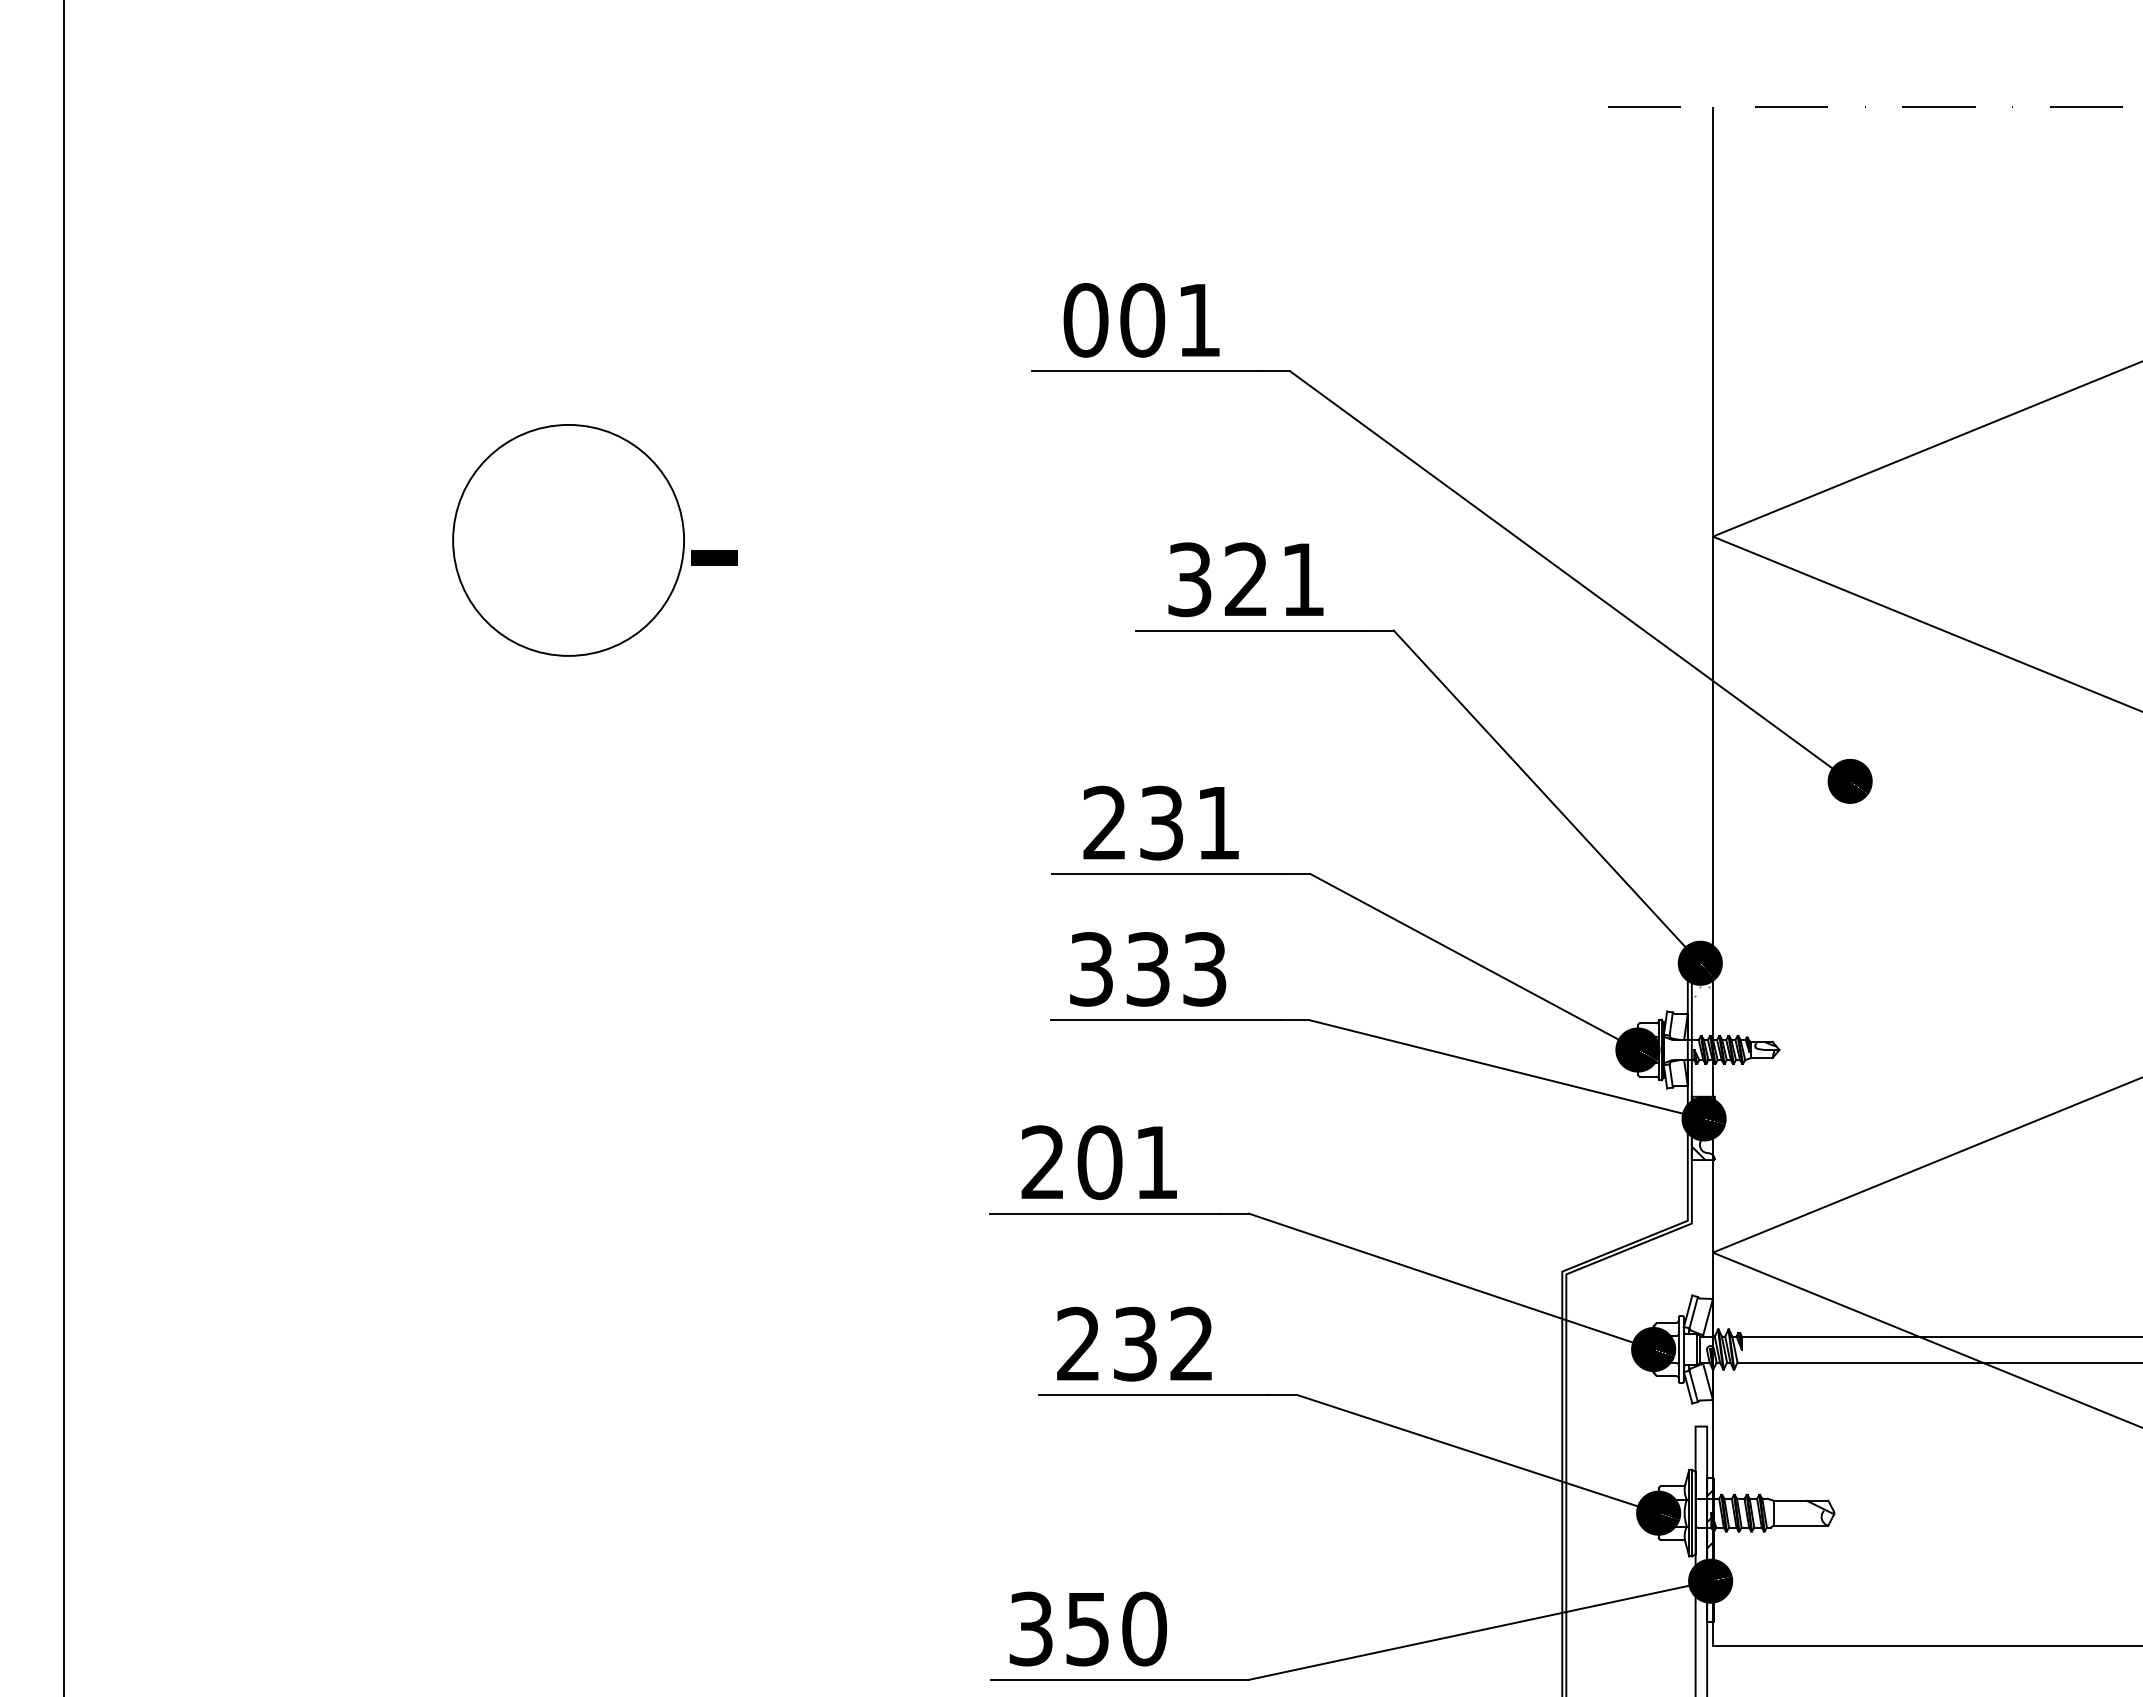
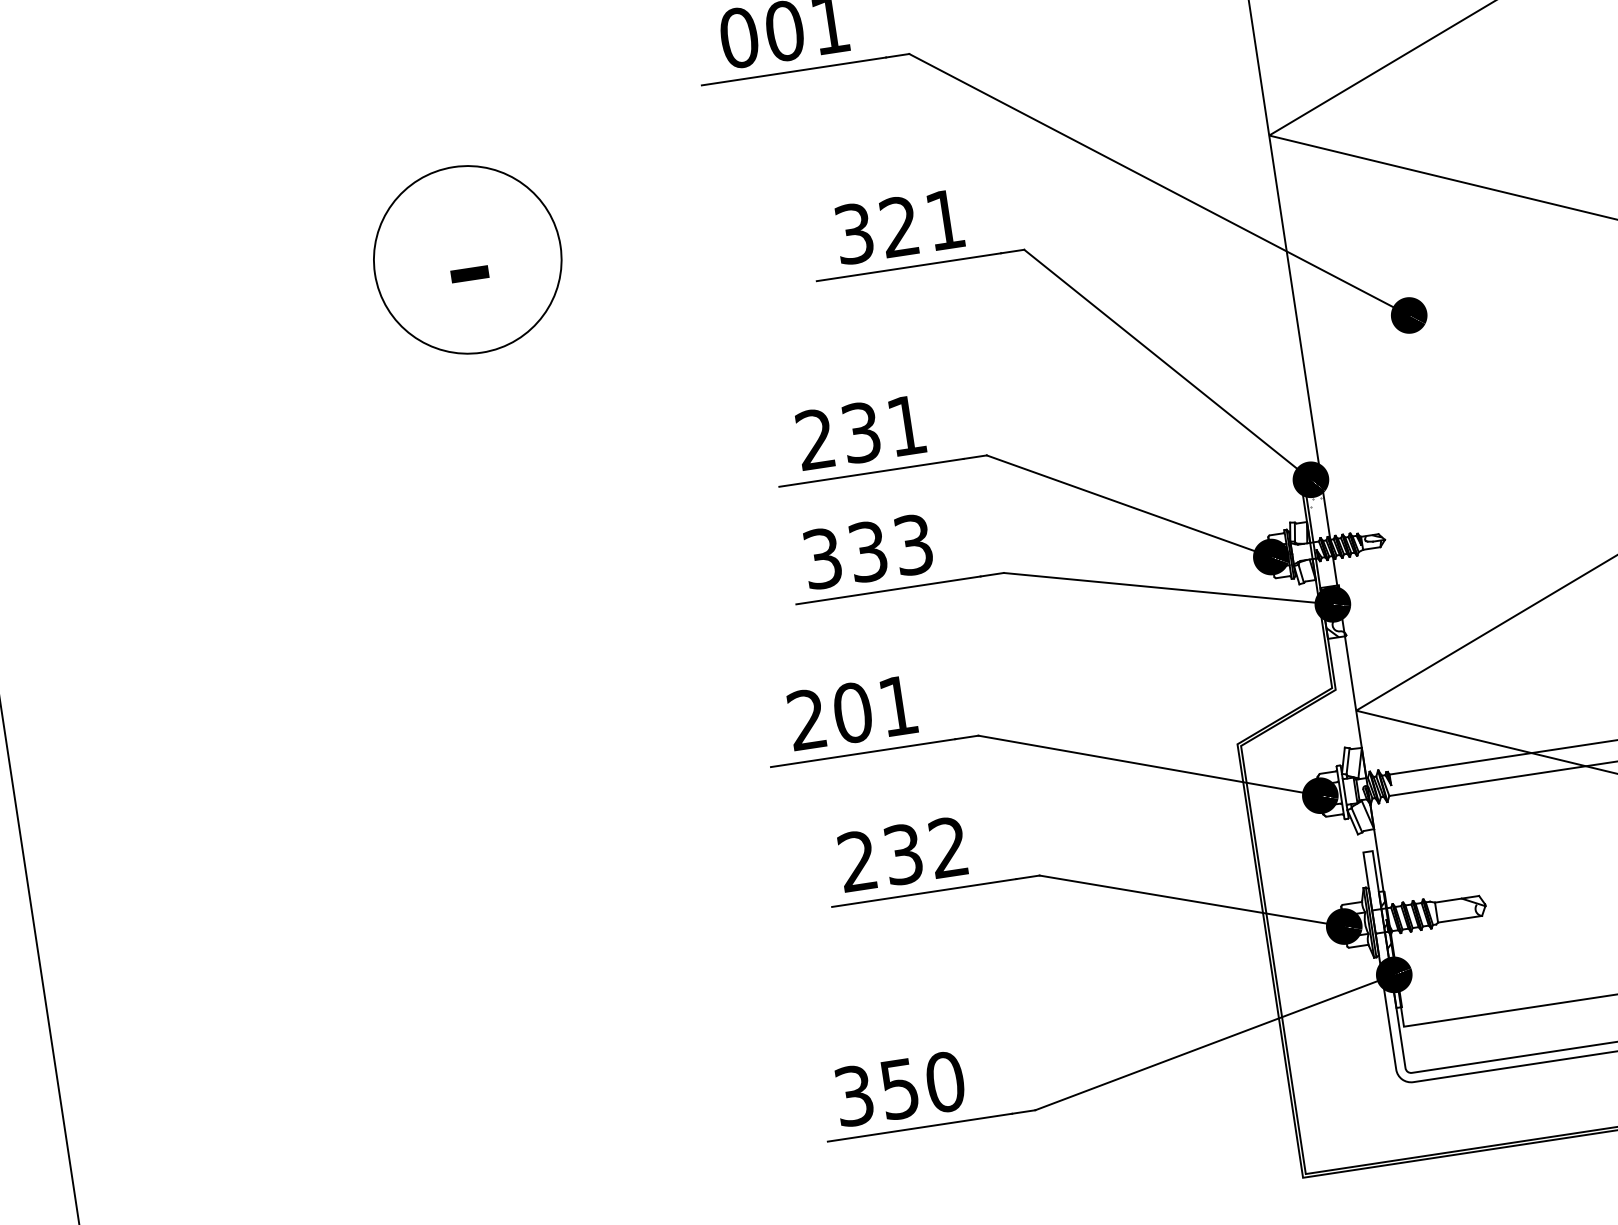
circle: (568, 540) -> (467, 259), moved

